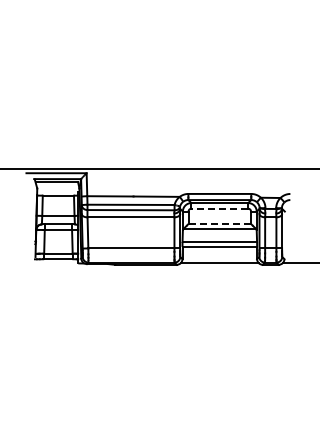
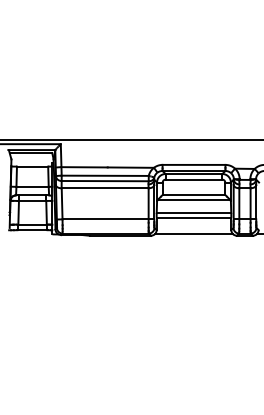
line: (219, 208) -> (193, 179), dashed -> solid
line: (219, 223) -> (193, 194), dashed -> solid

